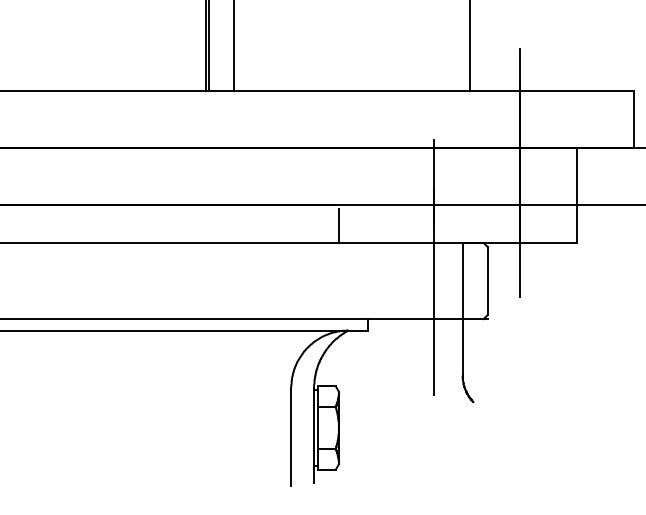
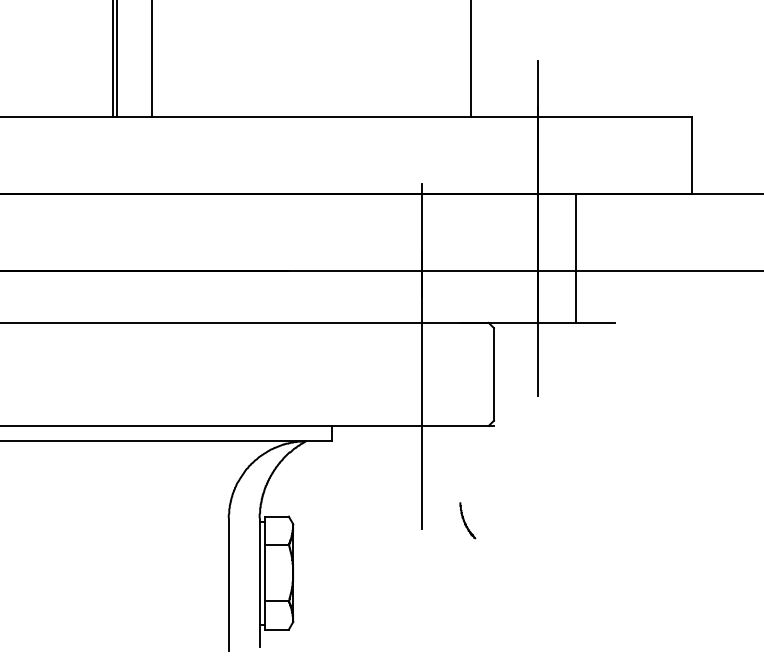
line: (576, 194) -> (575, 257), moved
line: (338, 225) -> (292, 299), removed
line: (462, 308) -> (460, 411), removed

